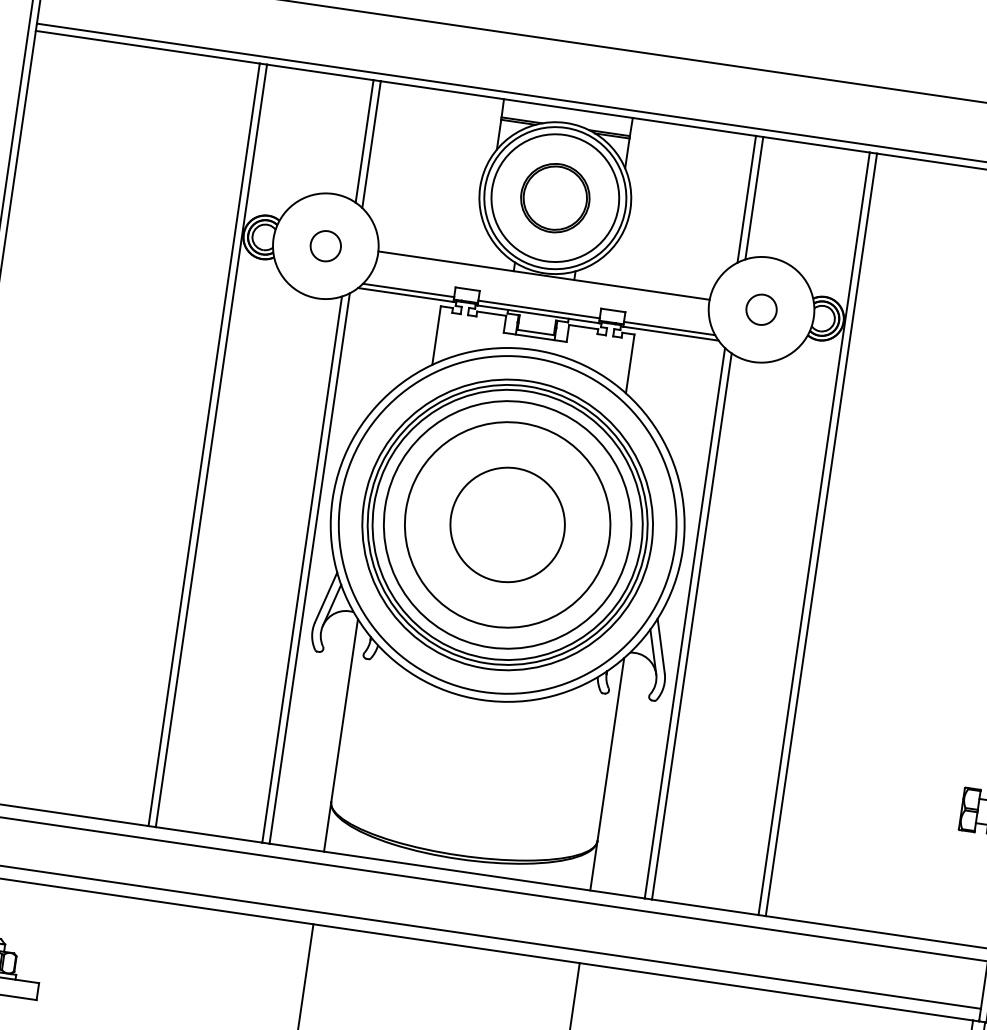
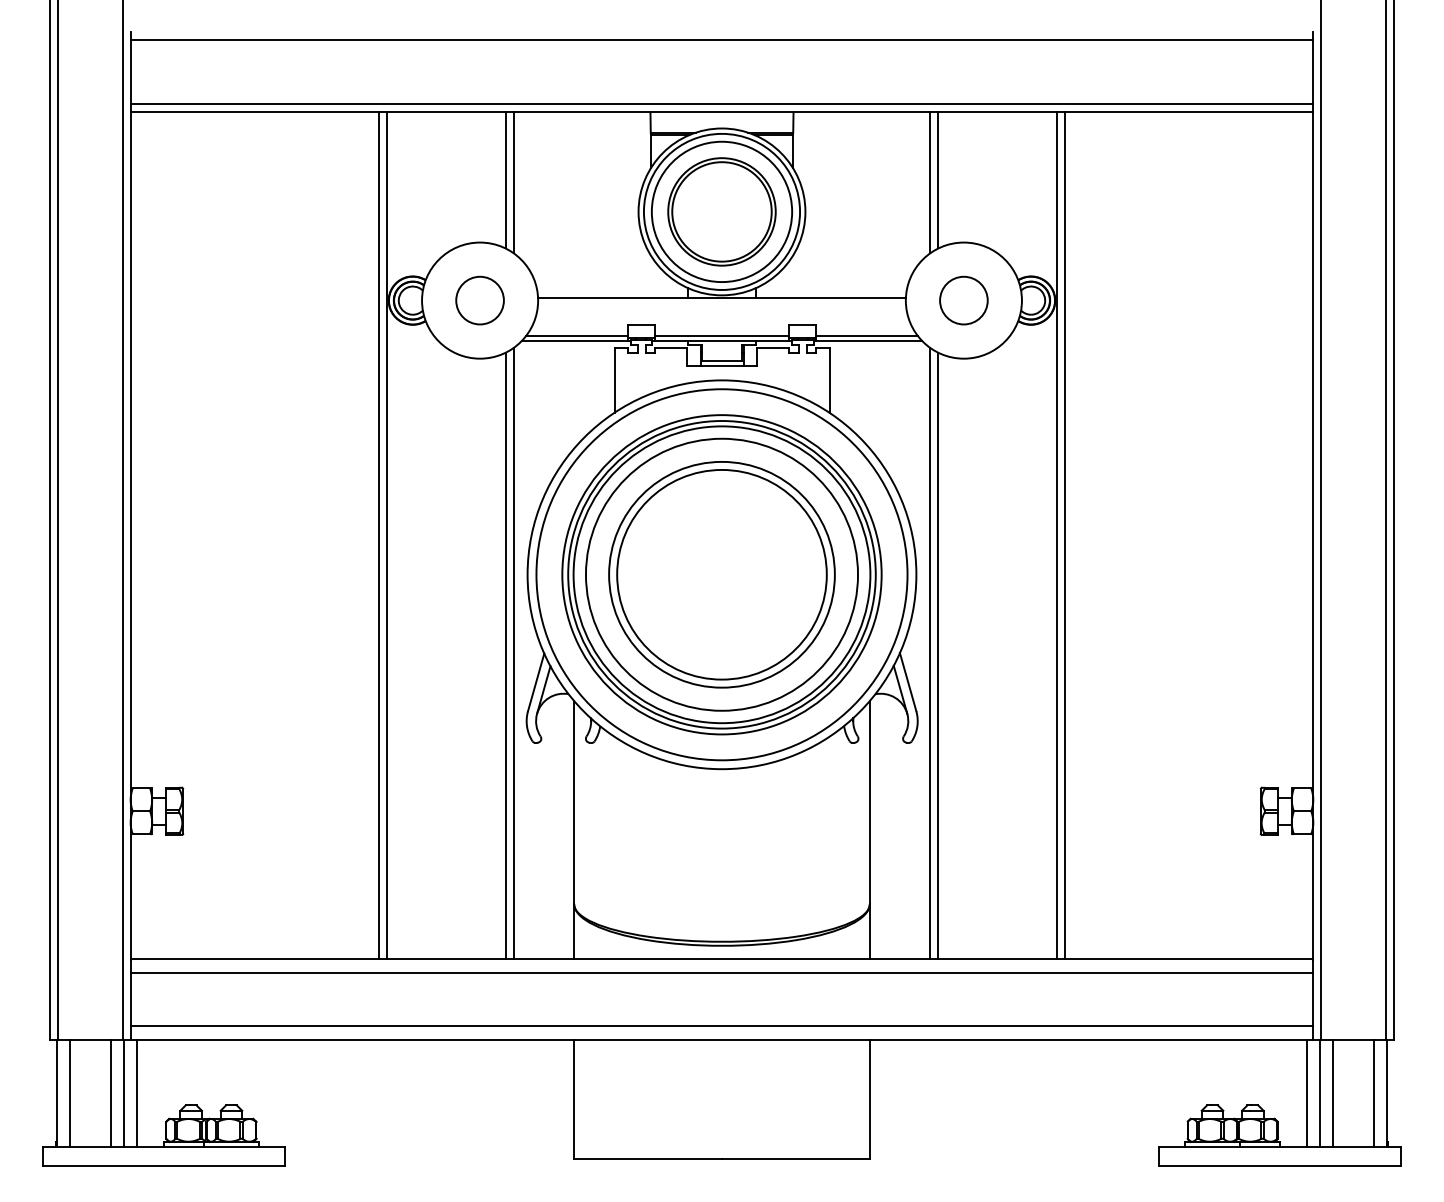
part: (554, 197) -> (721, 211), size x1.43
circle: (325, 246) -> (479, 300), size x1.43
circle: (761, 309) -> (963, 300), size x1.43
circle: (507, 524) -> (721, 574), size x1.67

